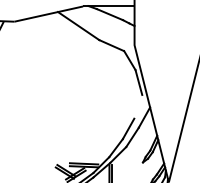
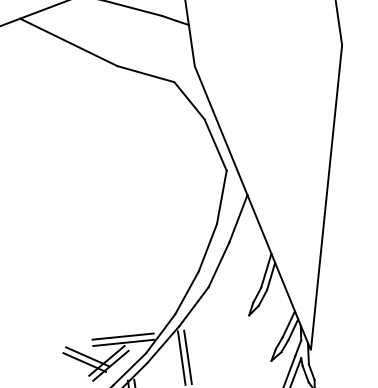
line: (138, 106) -> (222, 196), added

